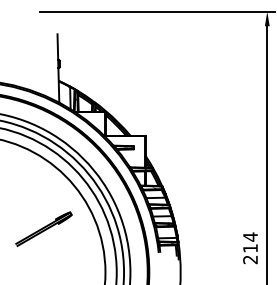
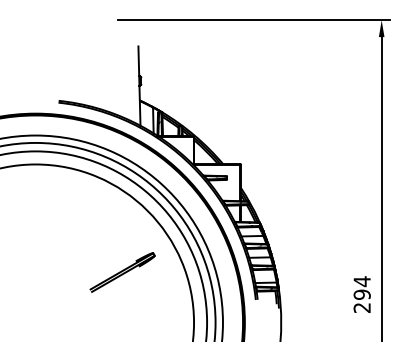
text: (249, 248) -> (361, 294), 214 -> 294

